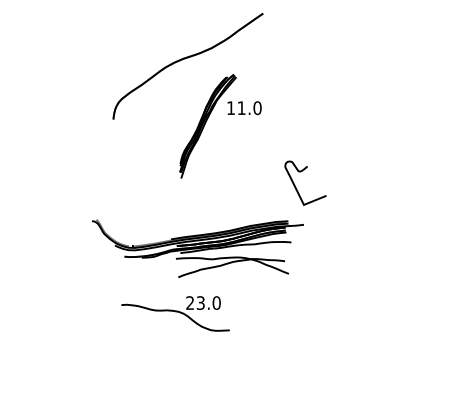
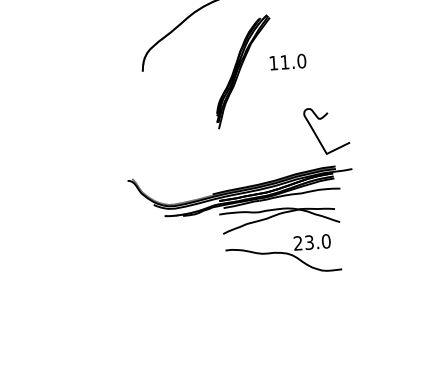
text: (244, 108) -> (288, 62), moved
curve: (296, 187) -> (317, 136), moved
part: (175, 313) -> (283, 255), moved

